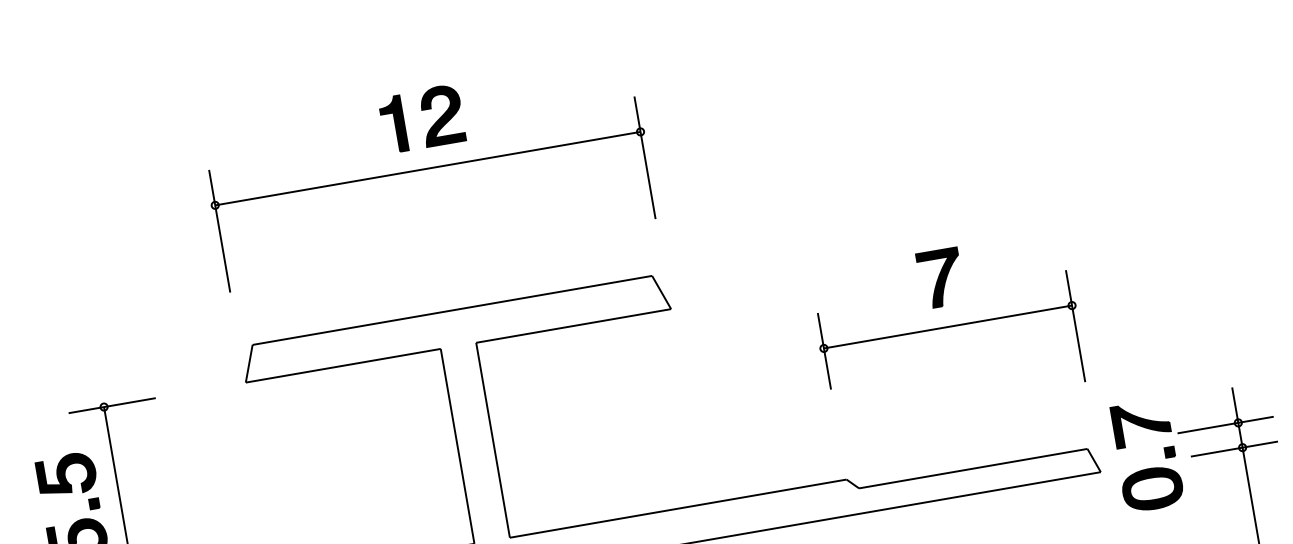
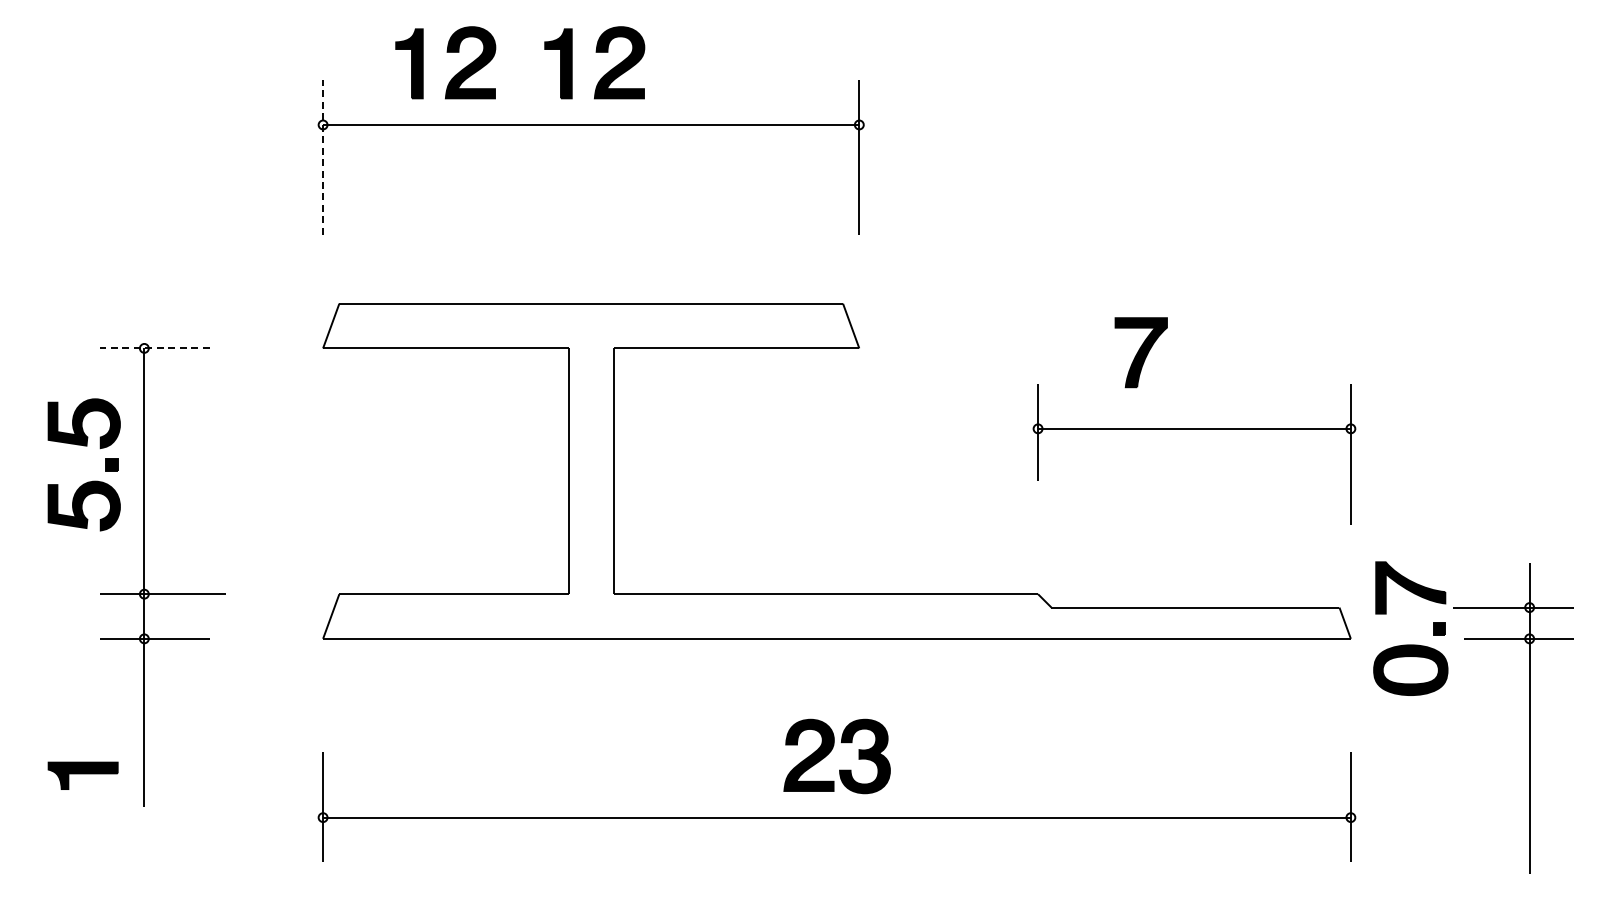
part: (303, 130) -> (446, 52), added
line: (220, 231) -> (323, 157), solid -> dashed
part: (940, 278) -> (1140, 352), moved
line: (112, 405) -> (154, 348), solid -> dashed

